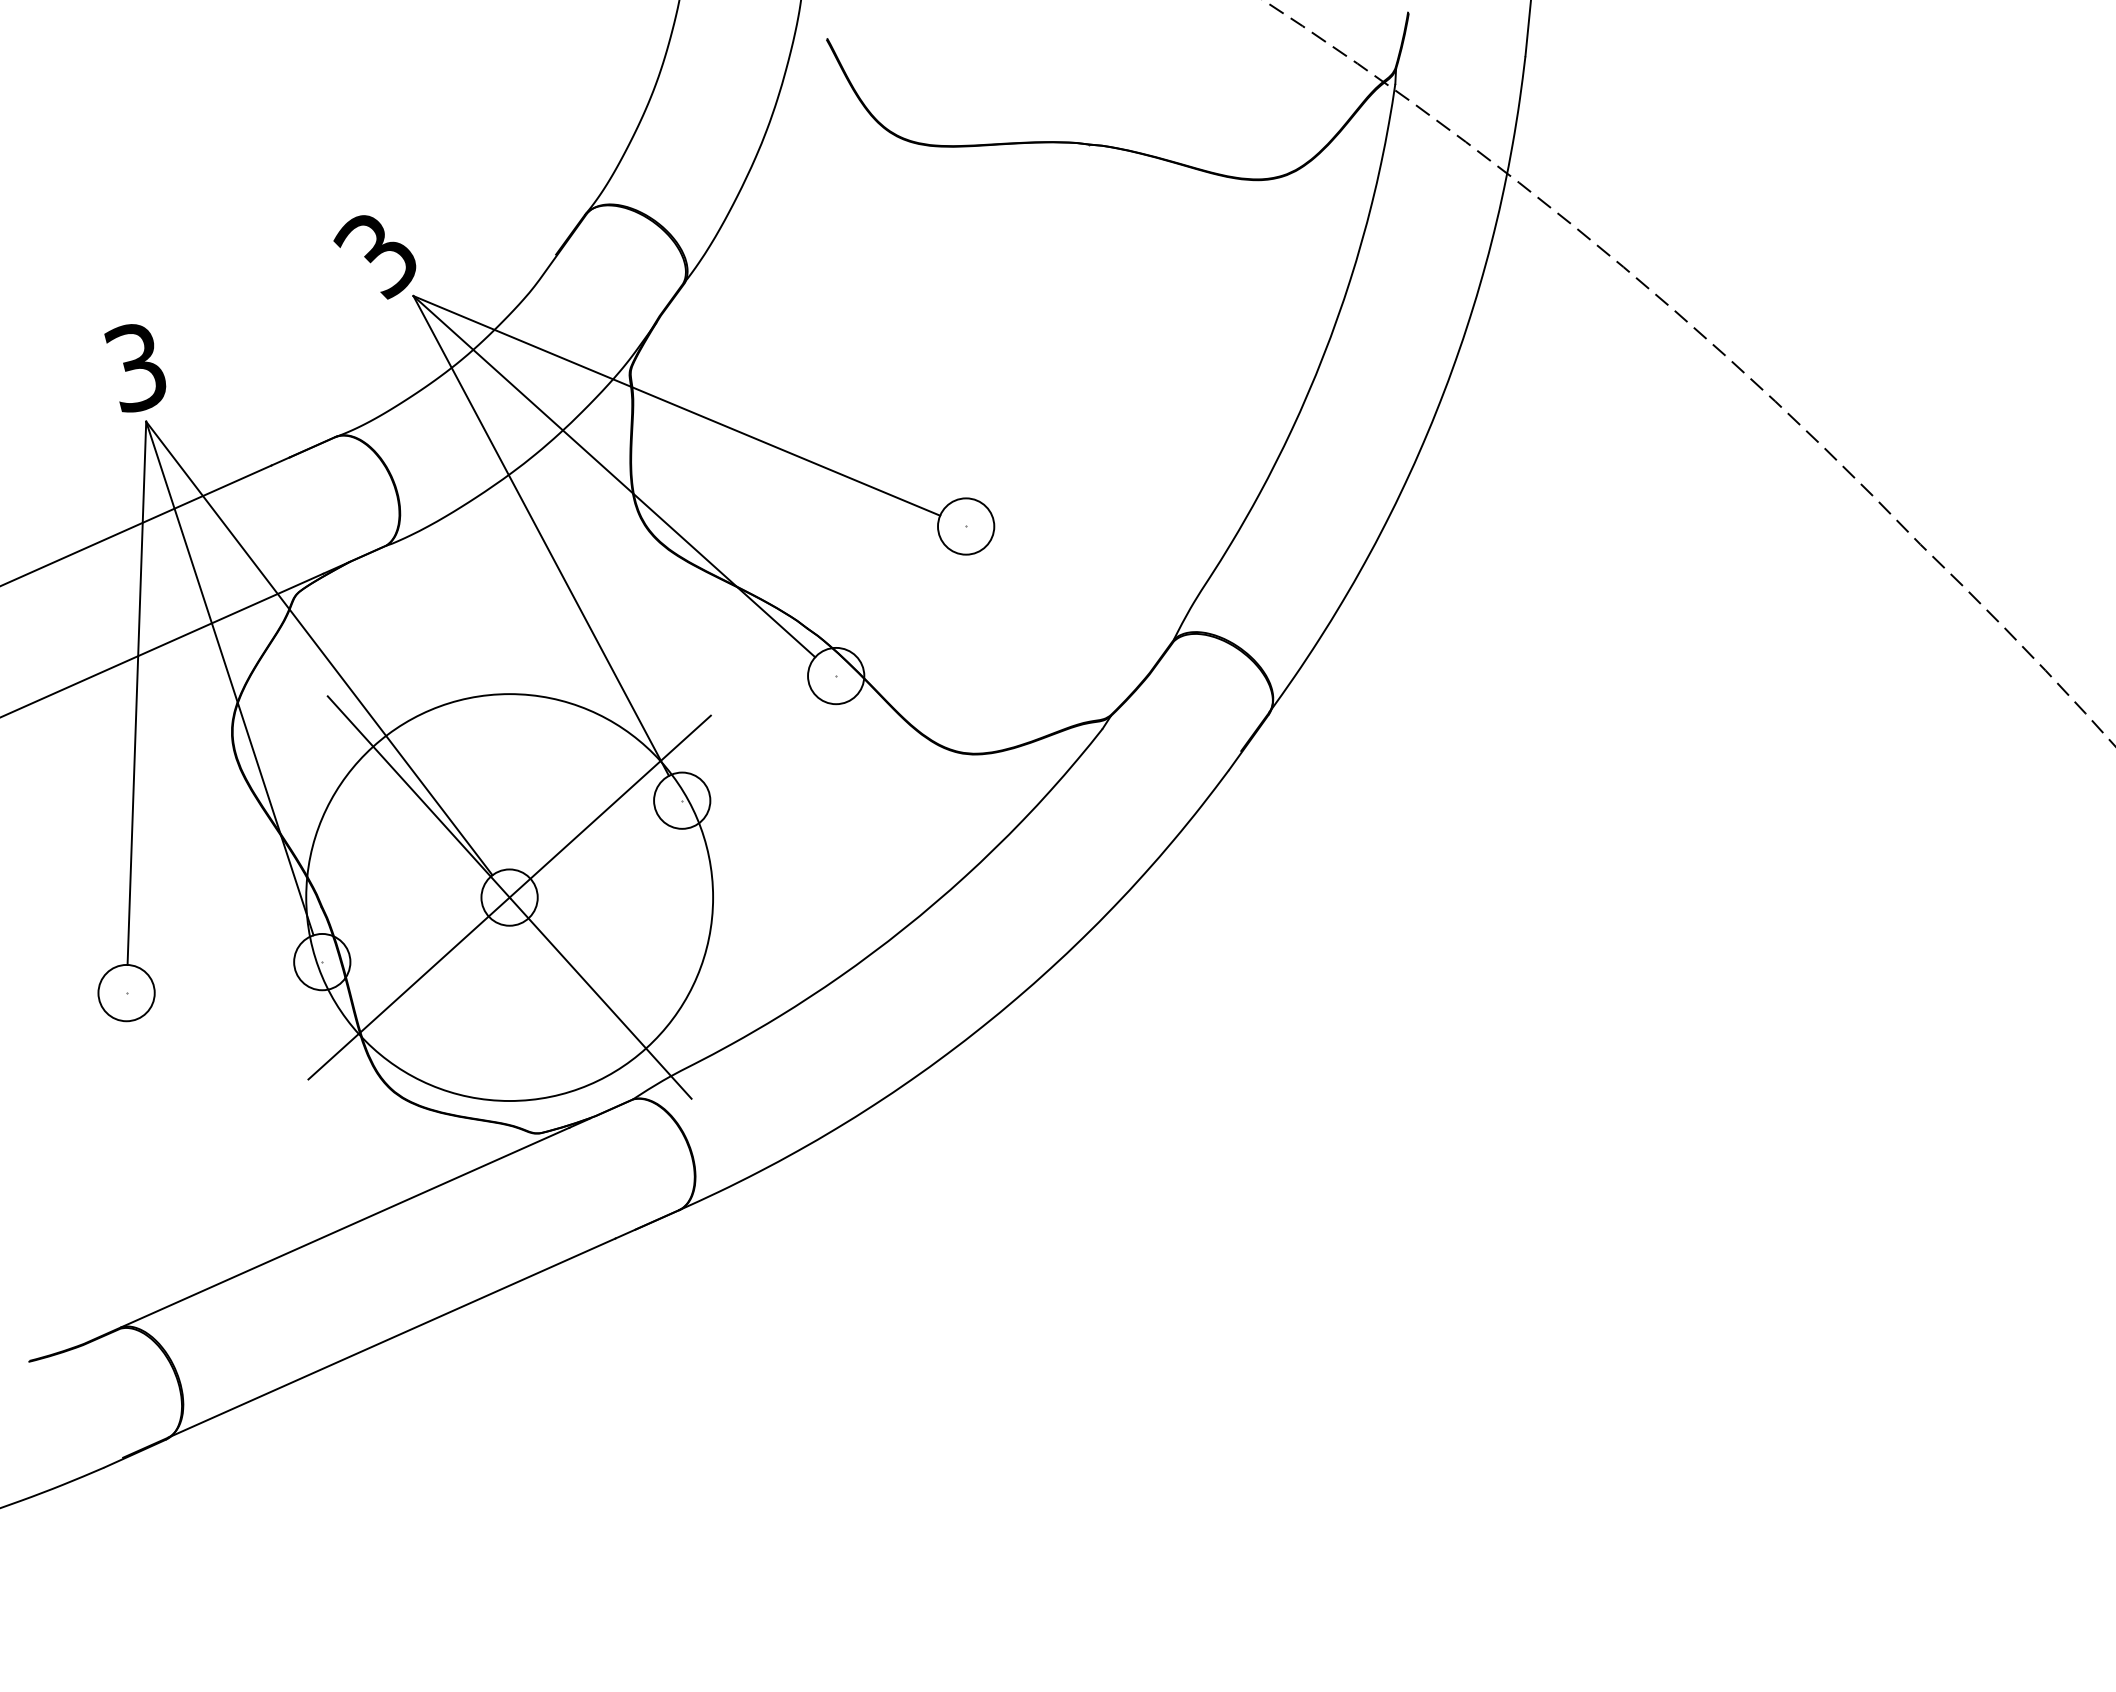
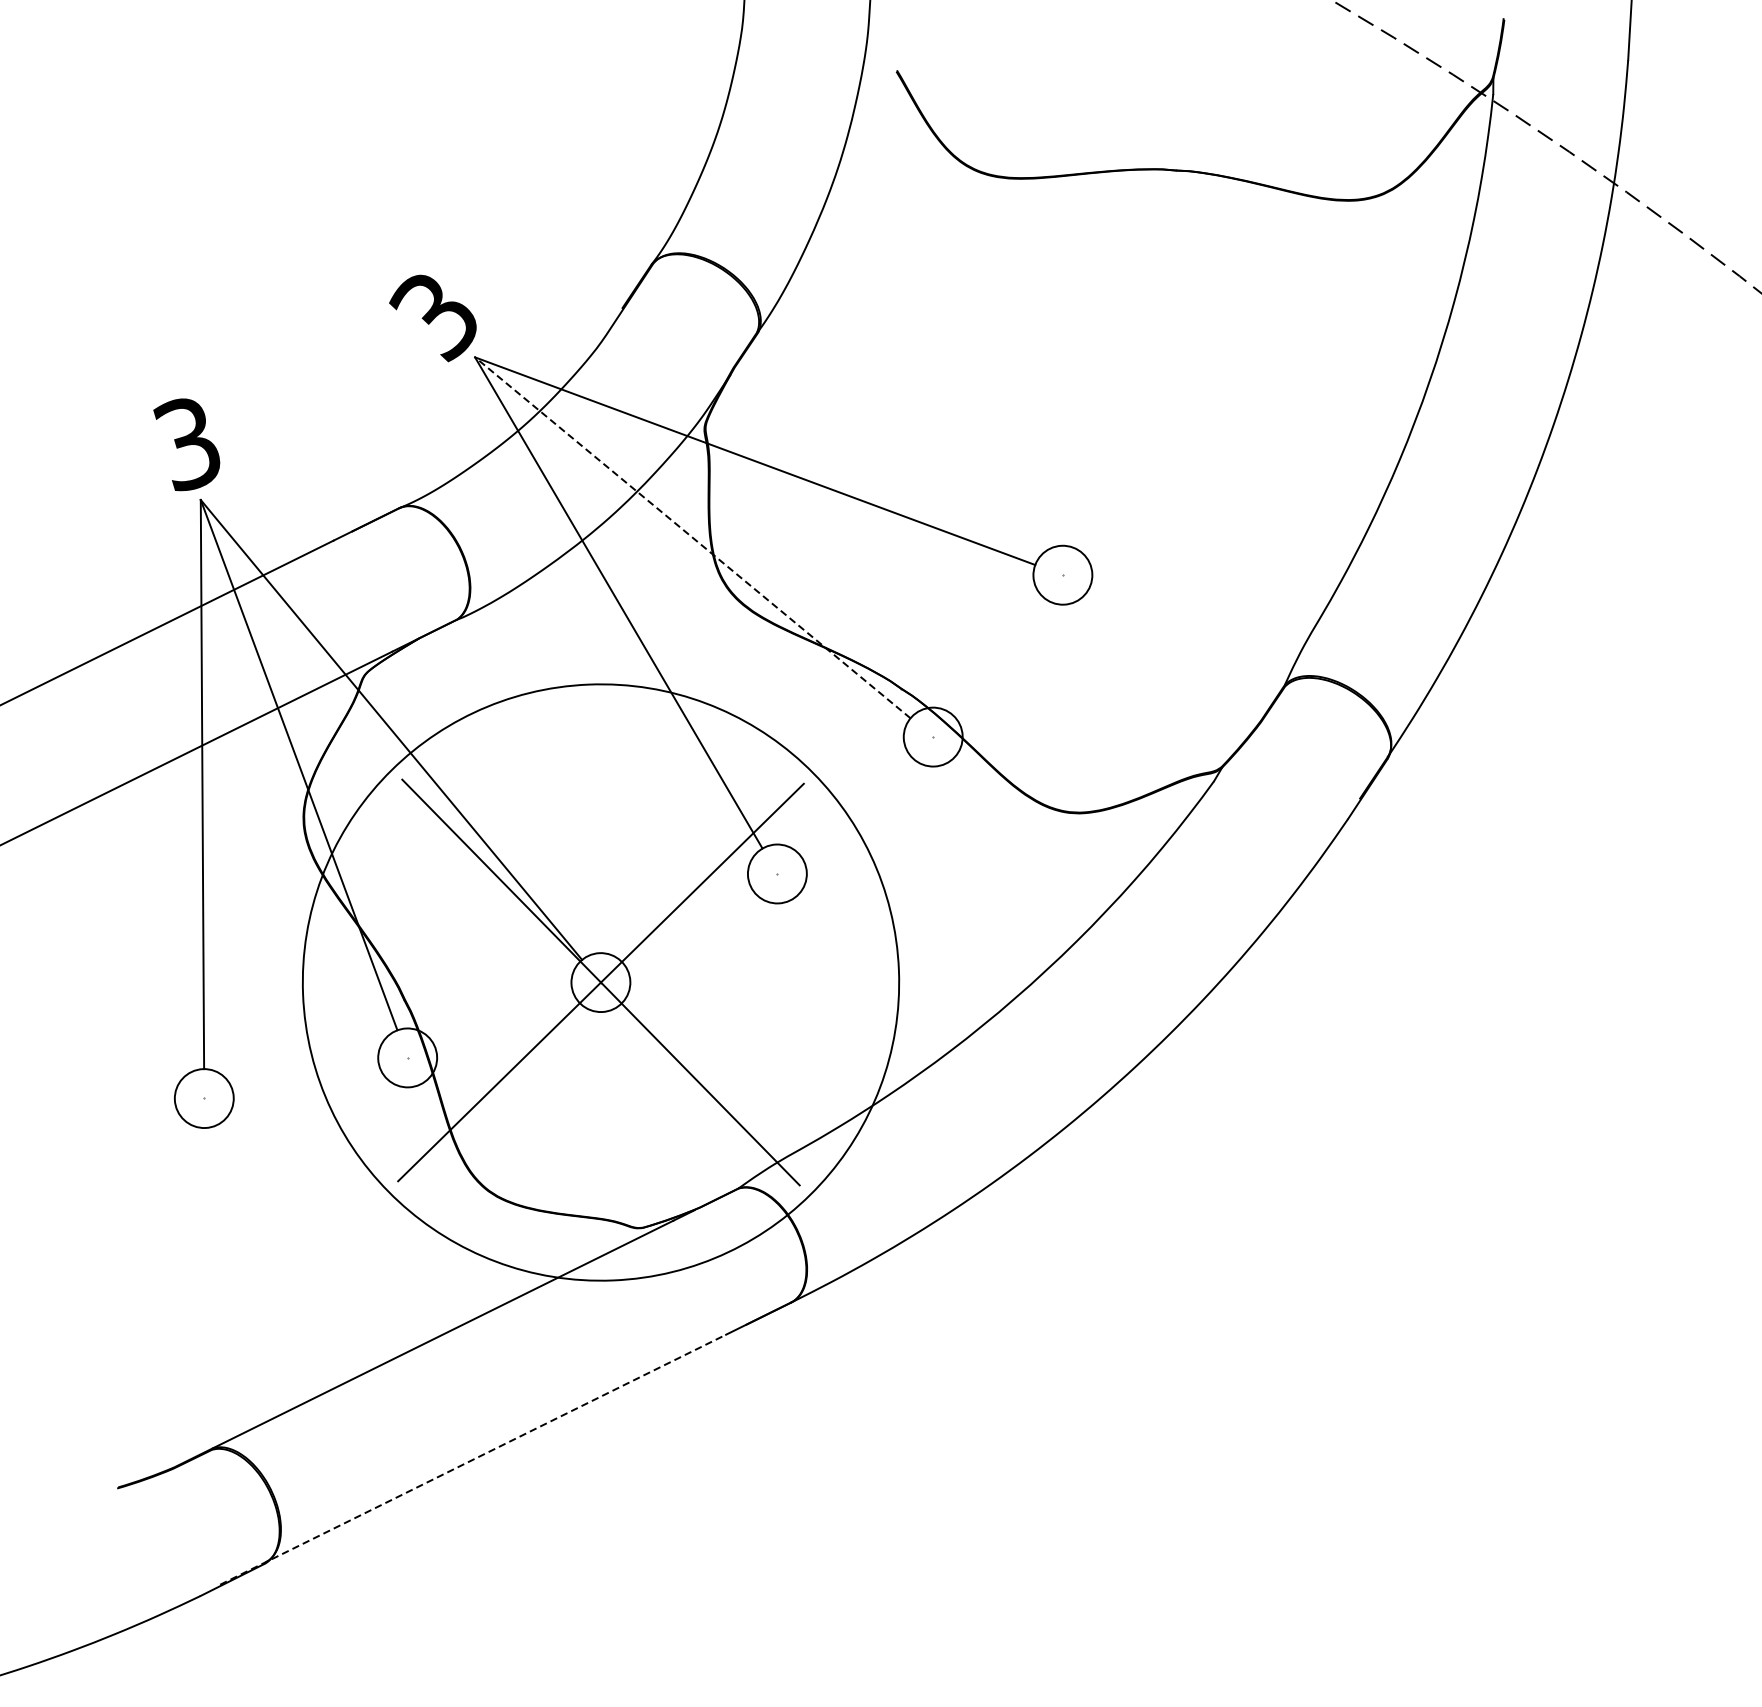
line: (613, 476) -> (691, 537), solid -> dashed
circle: (509, 897) -> (600, 982), size x1.4
line: (369, 1348) -> (473, 1460), solid -> dashed

